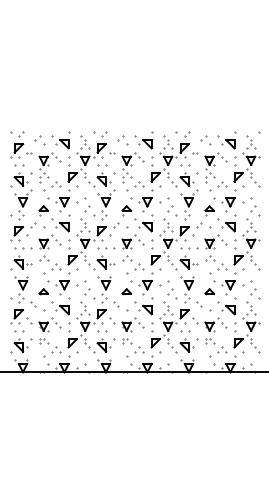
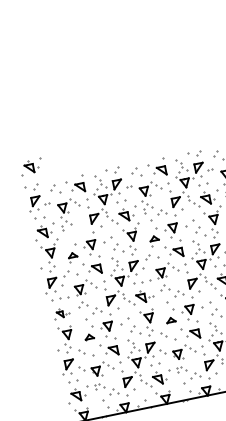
part: (21, 113) -> (31, 166), added
part: (52, 186) -> (76, 231), removed
part: (21, 262) -> (61, 312), size x0.7

